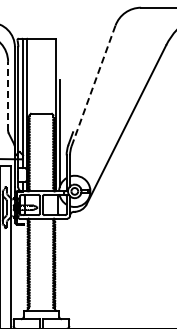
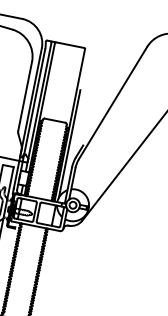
line: (93, 85) -> (113, 102), dashed -> solid
line: (8, 95) -> (25, 95), dashed -> solid

